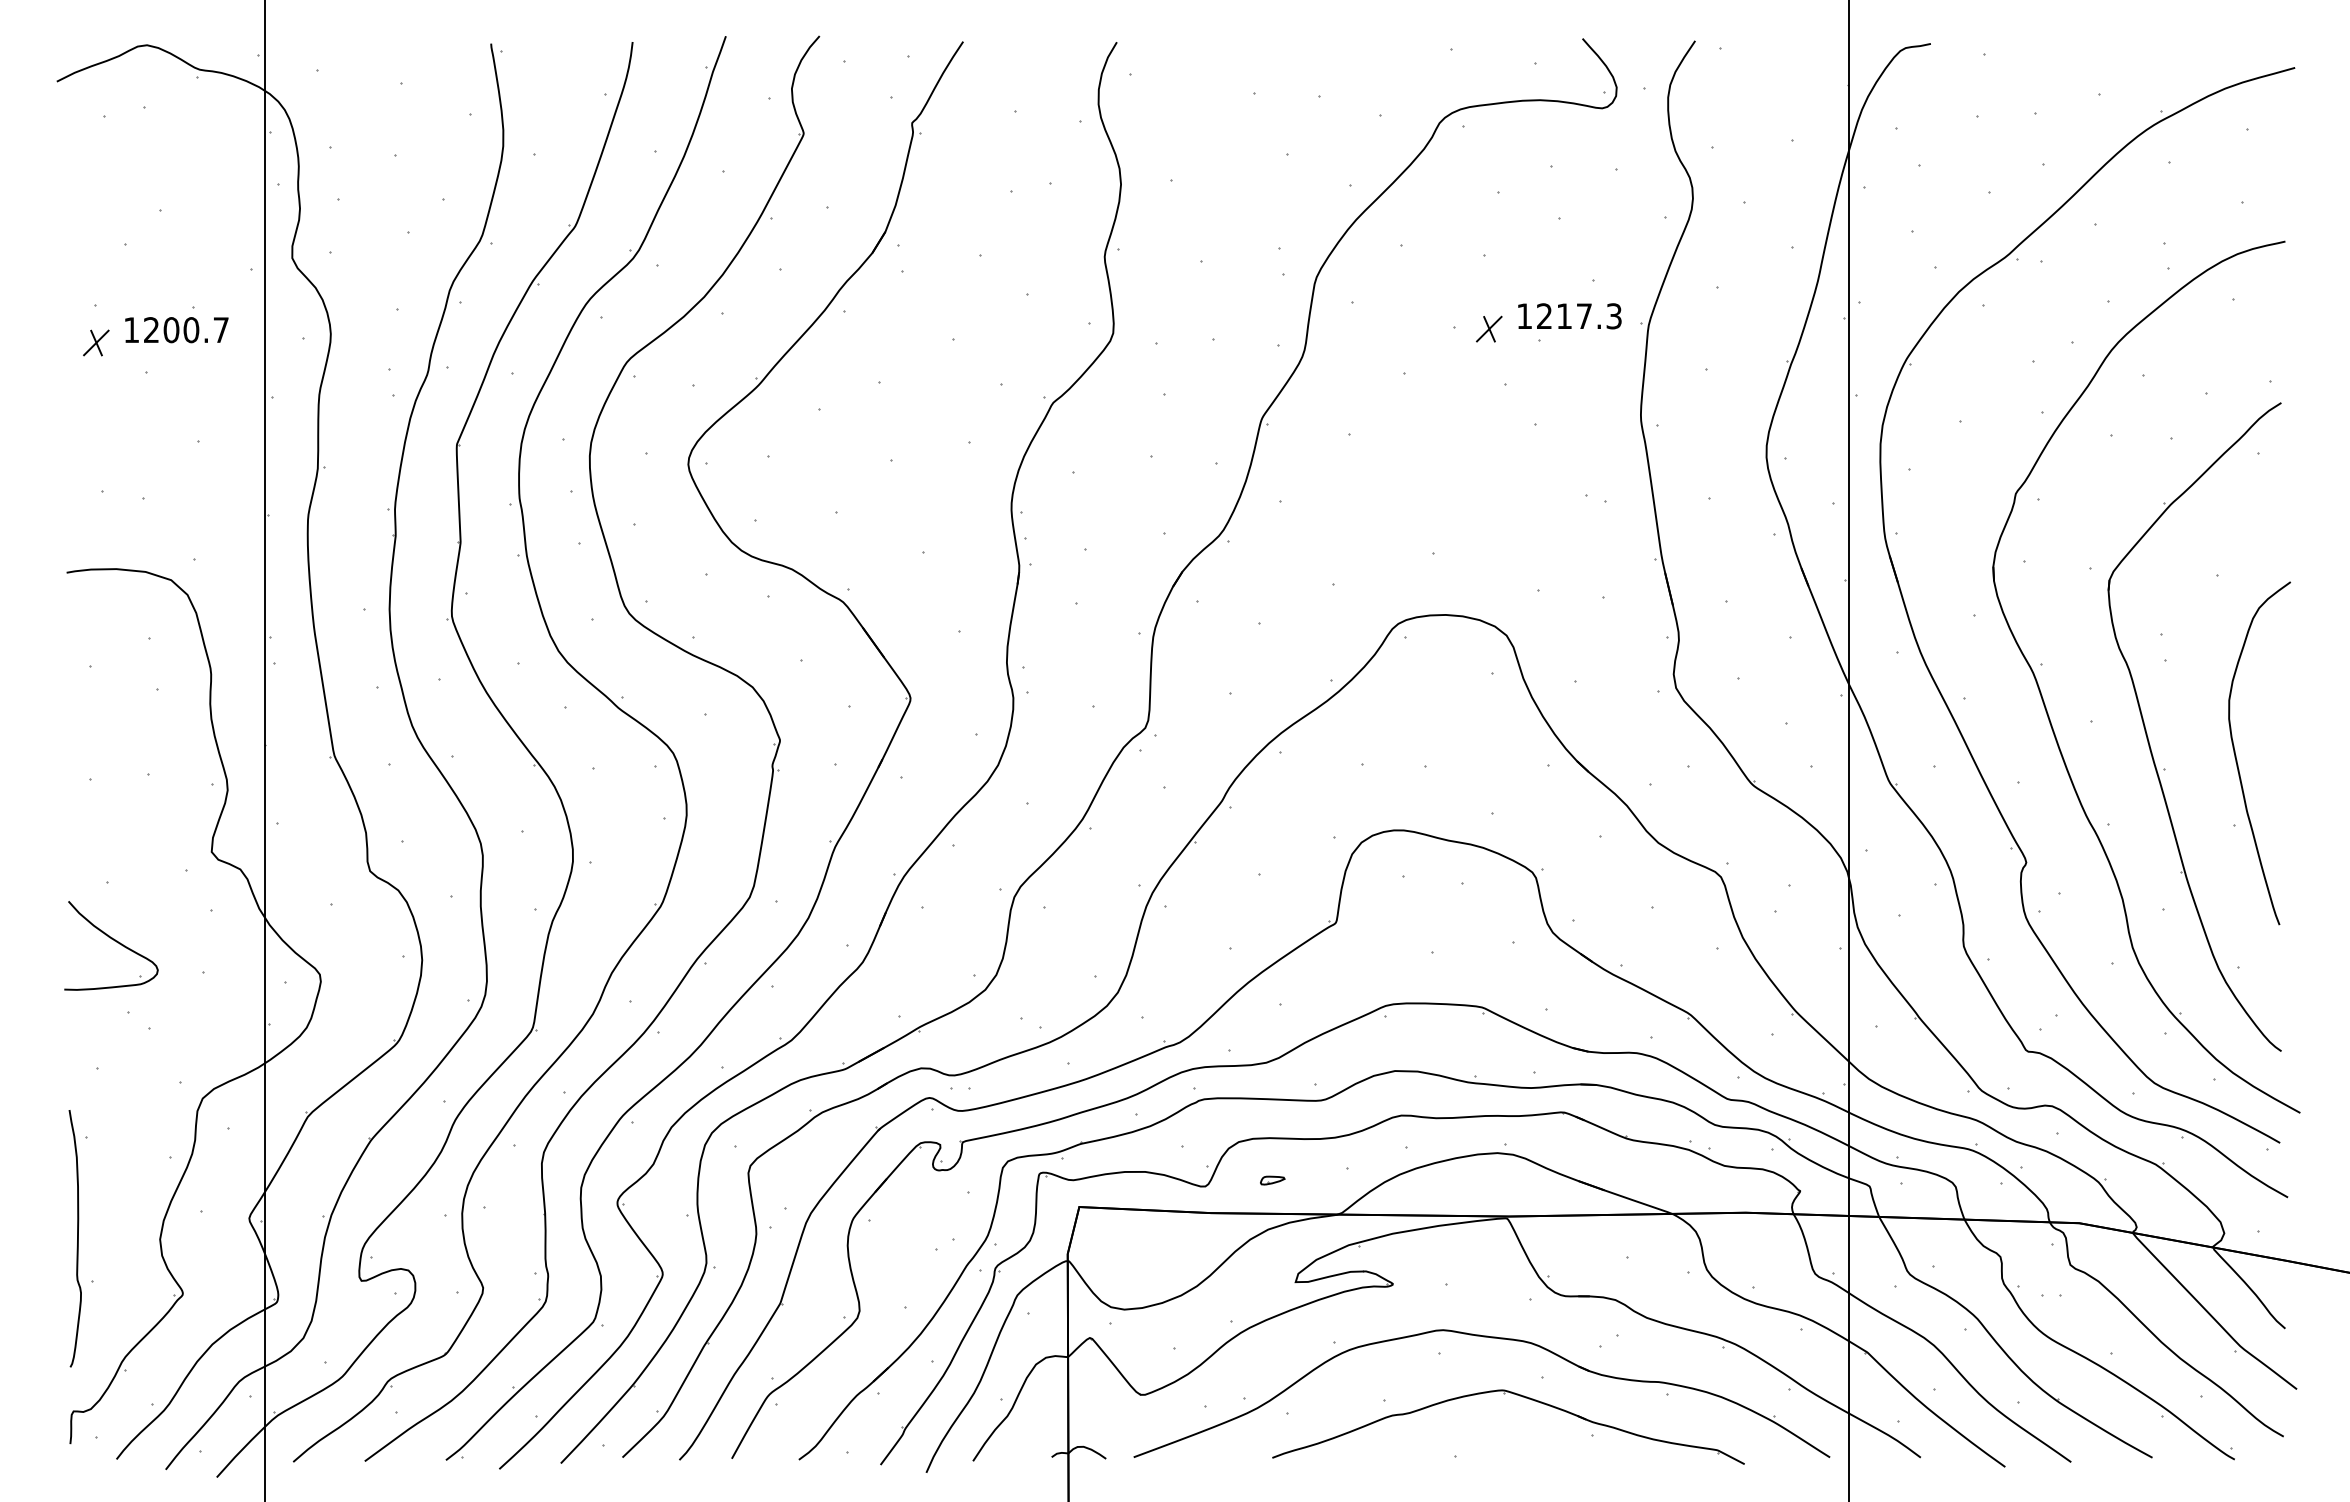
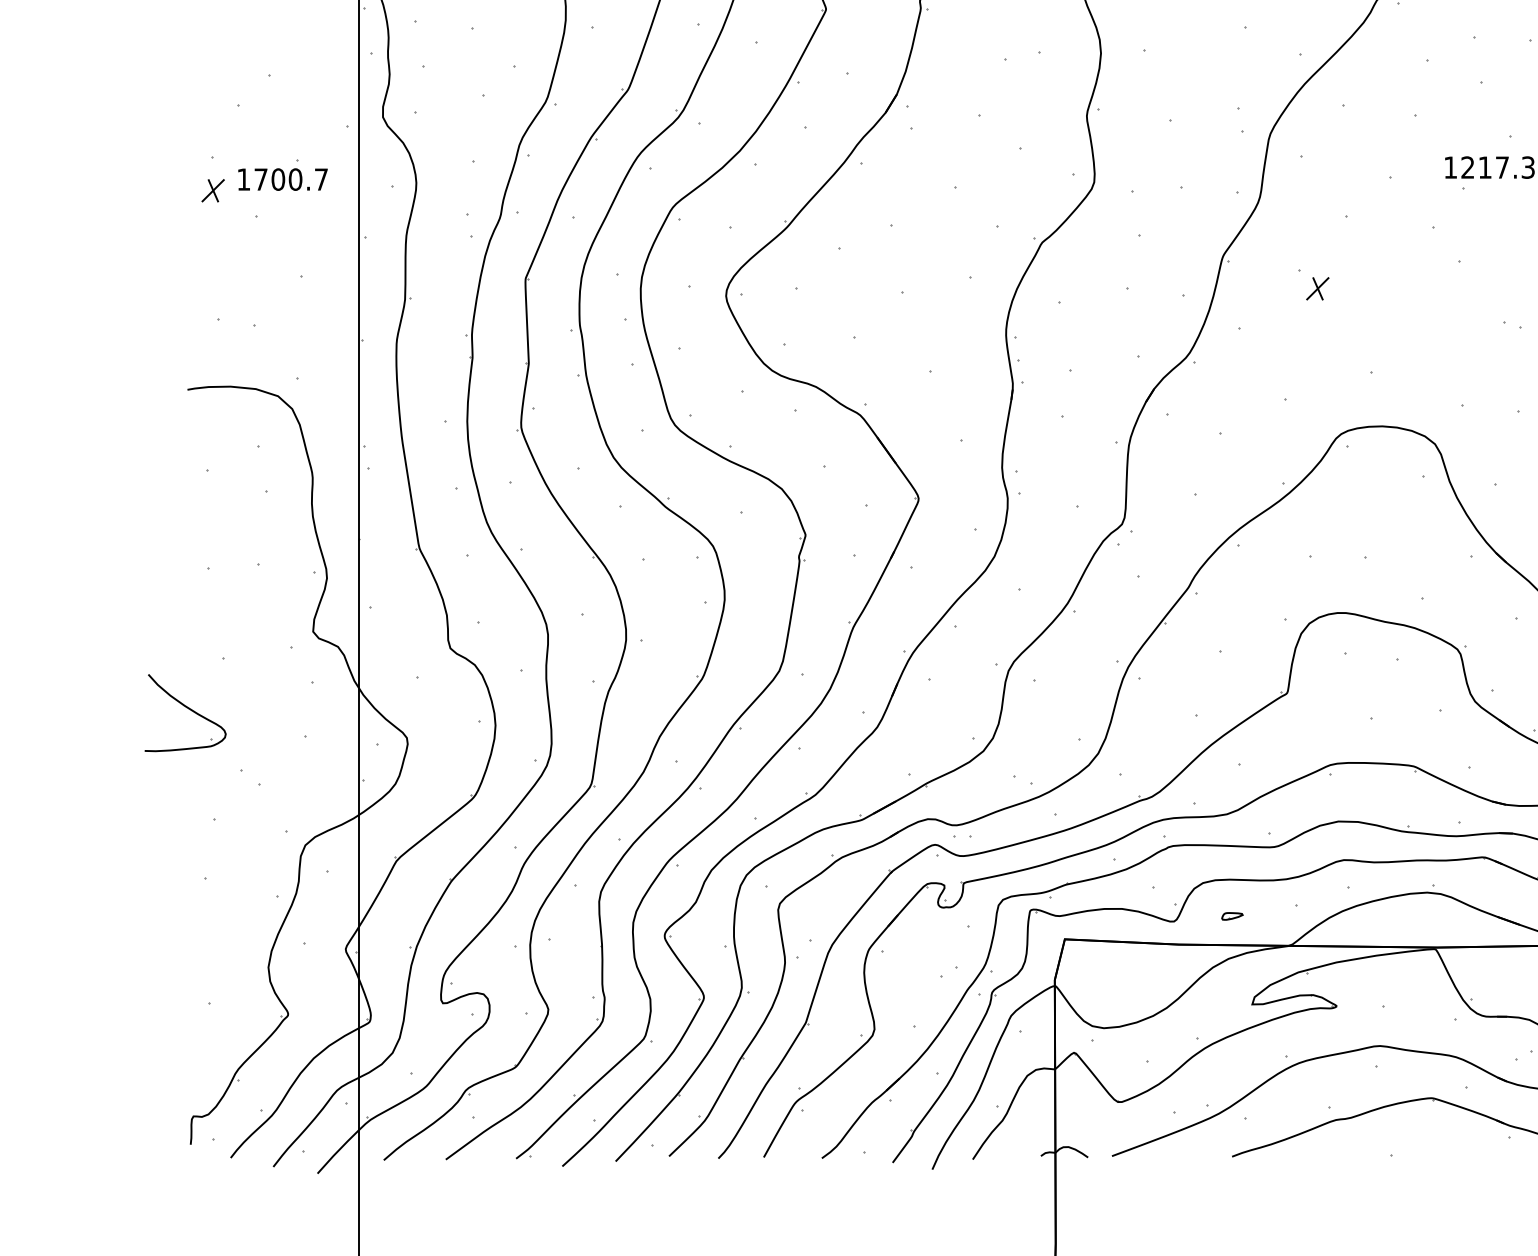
part: (1489, 328) -> (1318, 288), moved
text: (151, 329) -> (261, 179), 1200.7 -> 1700.7
part: (111, 945) -> (185, 712), moved
curve: (77, 1238) -> (196, 966), removed

